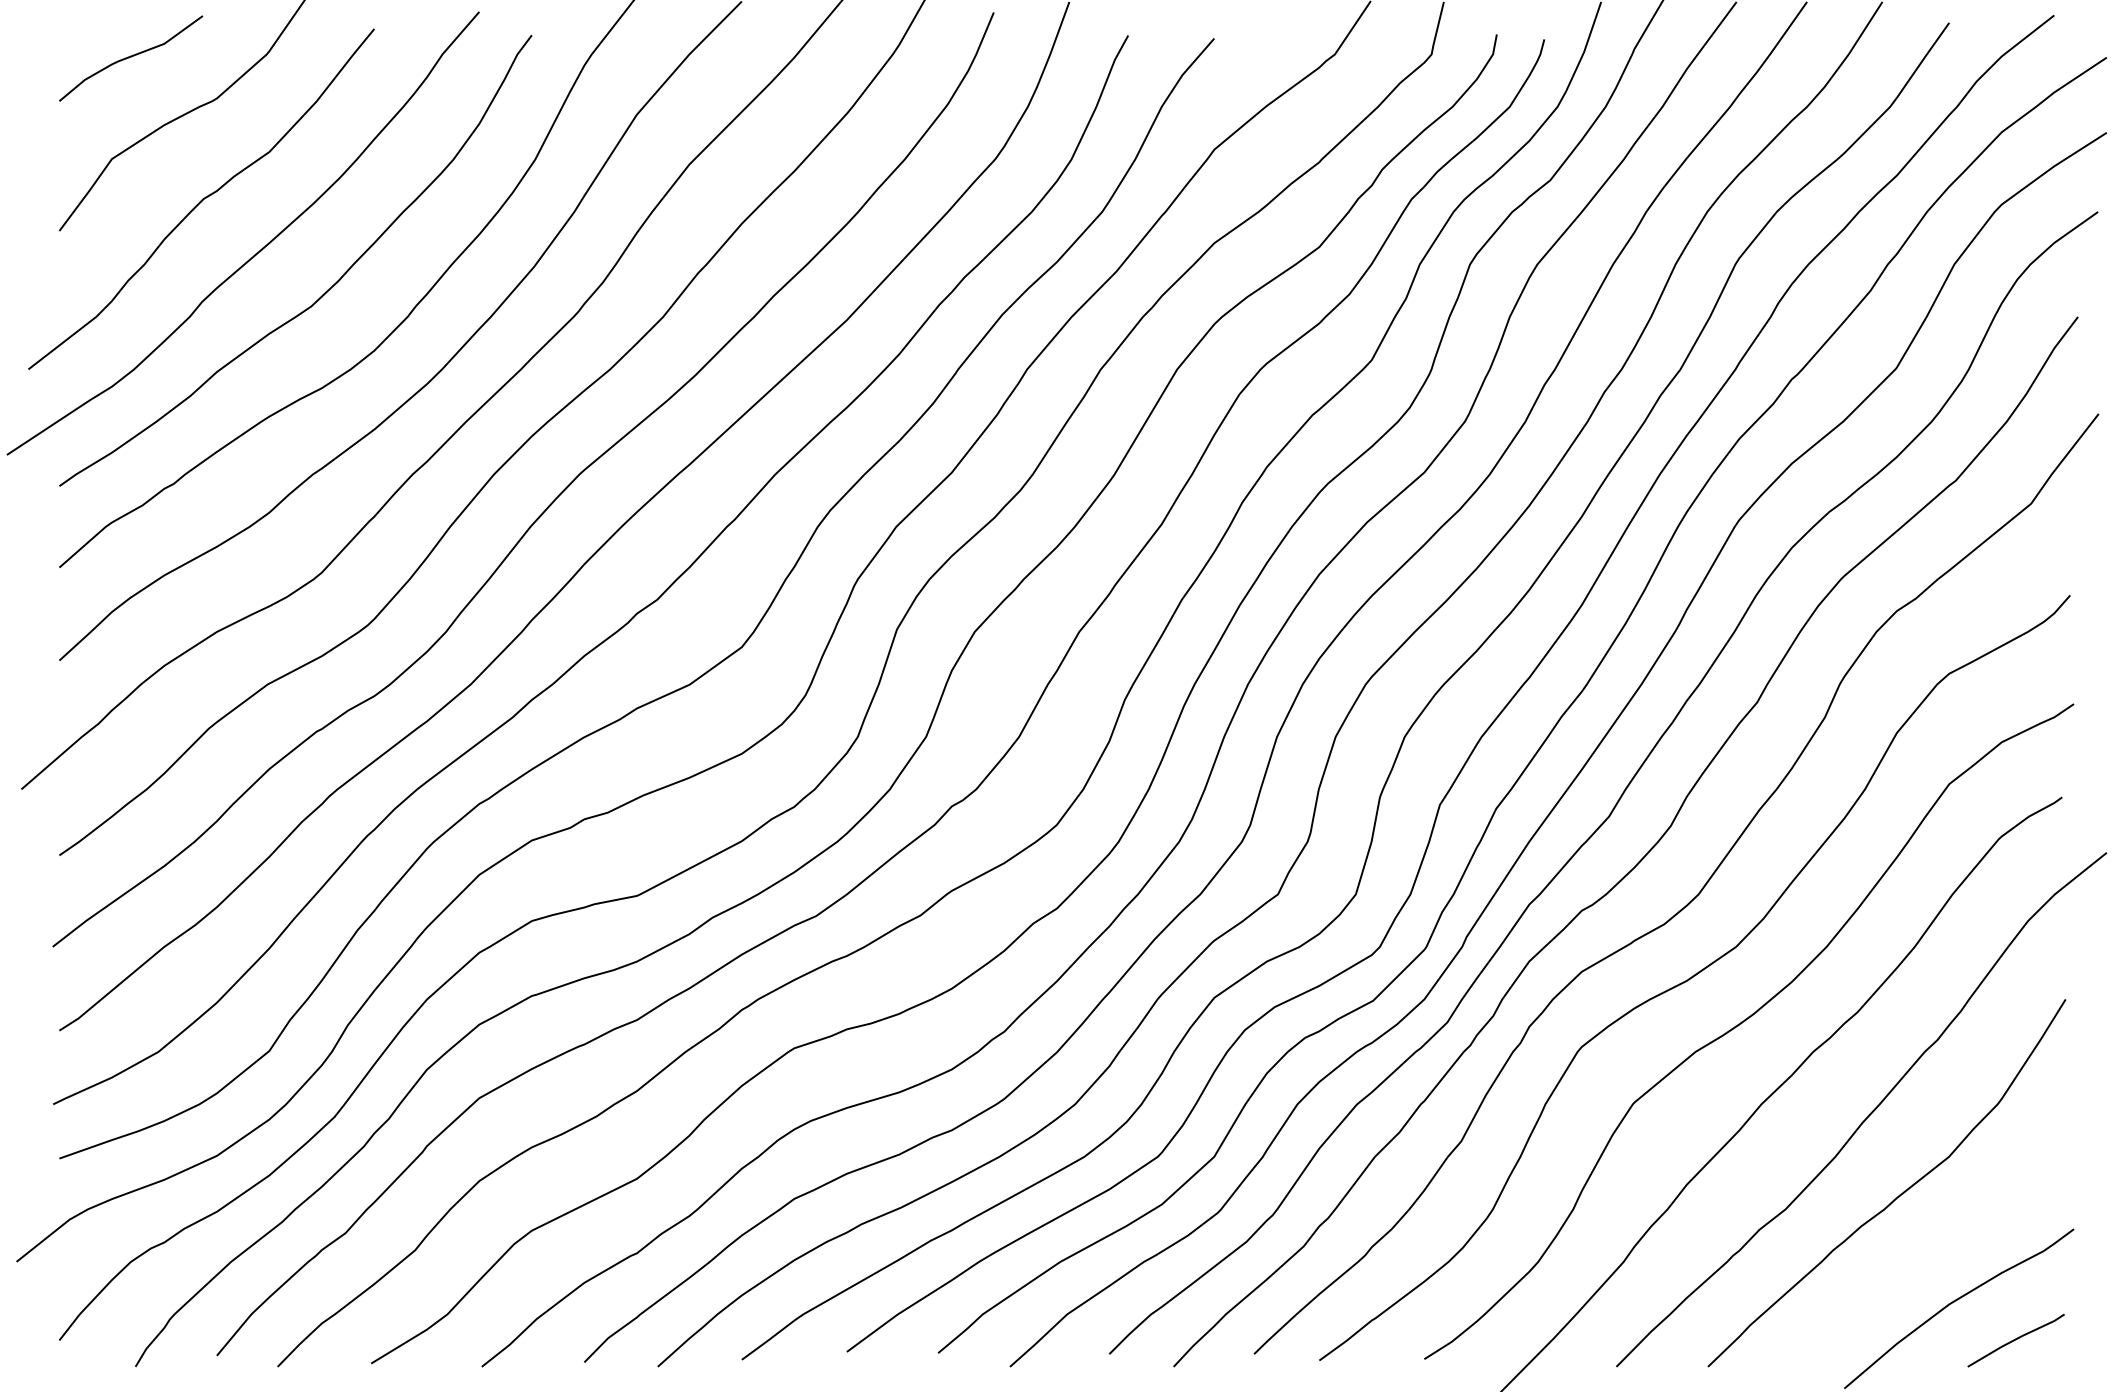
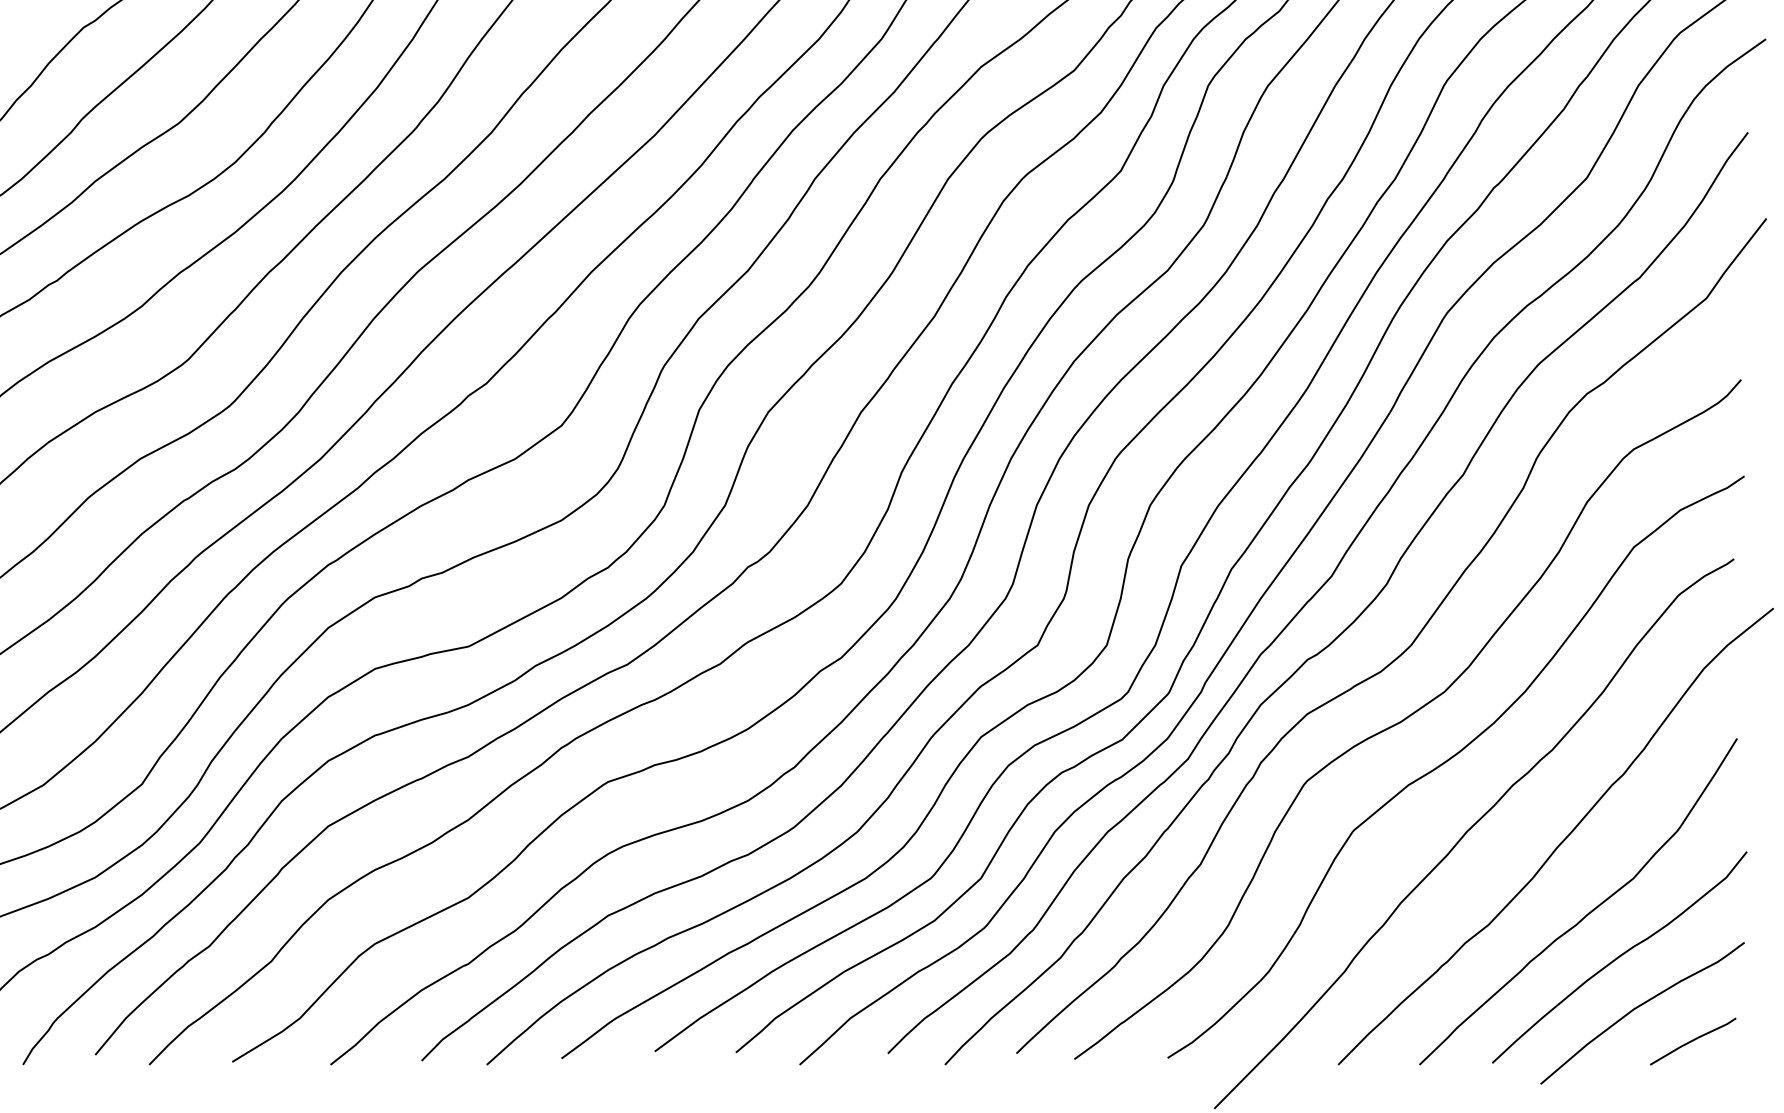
curve: (1933, 1245) -> (1619, 957), added

